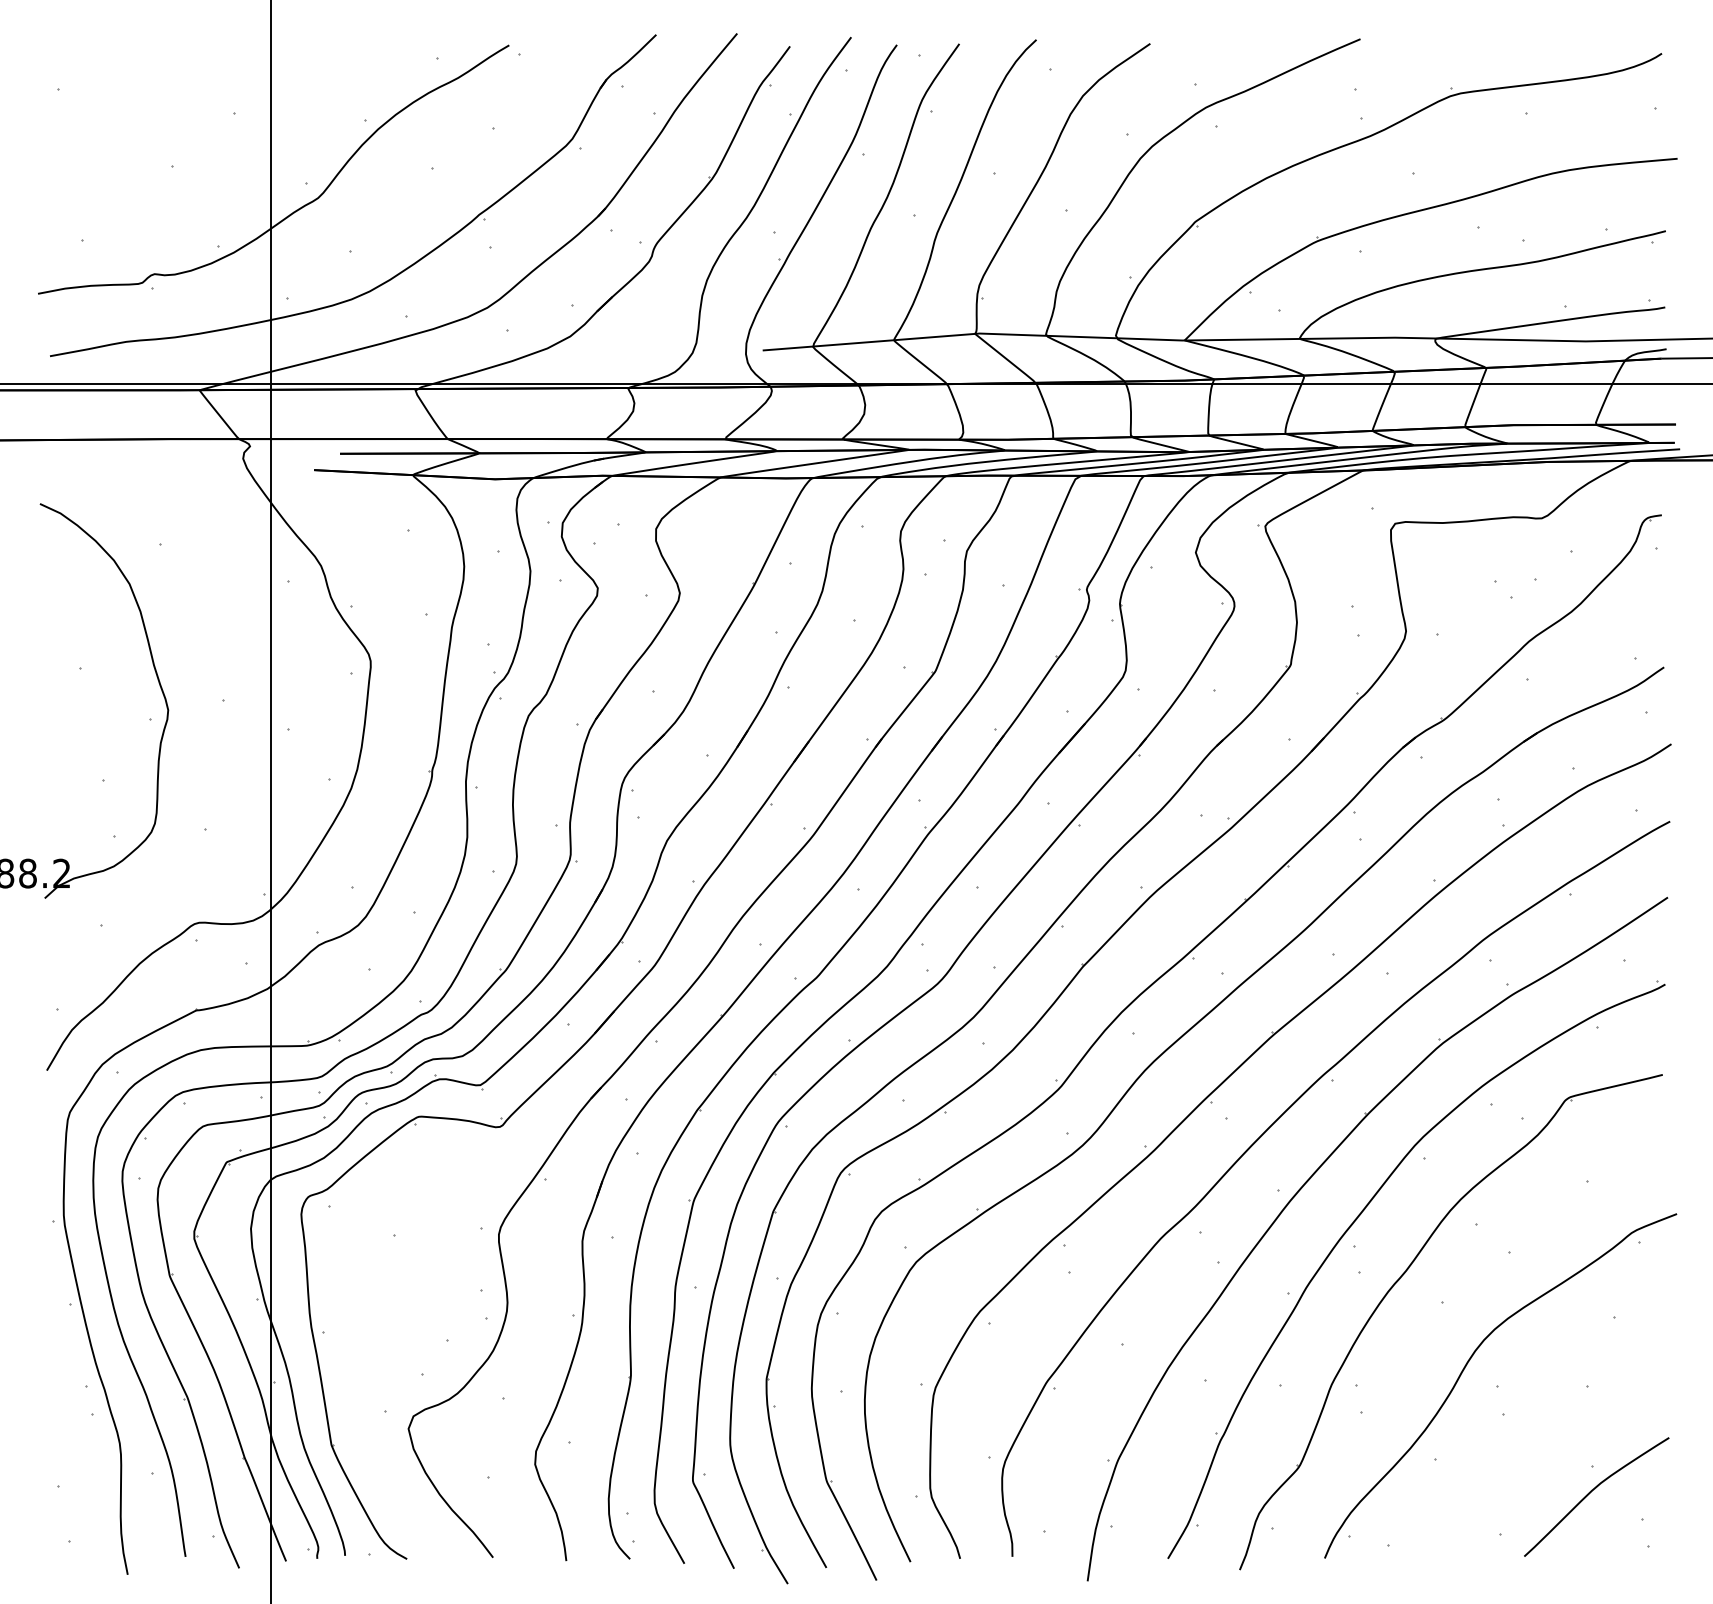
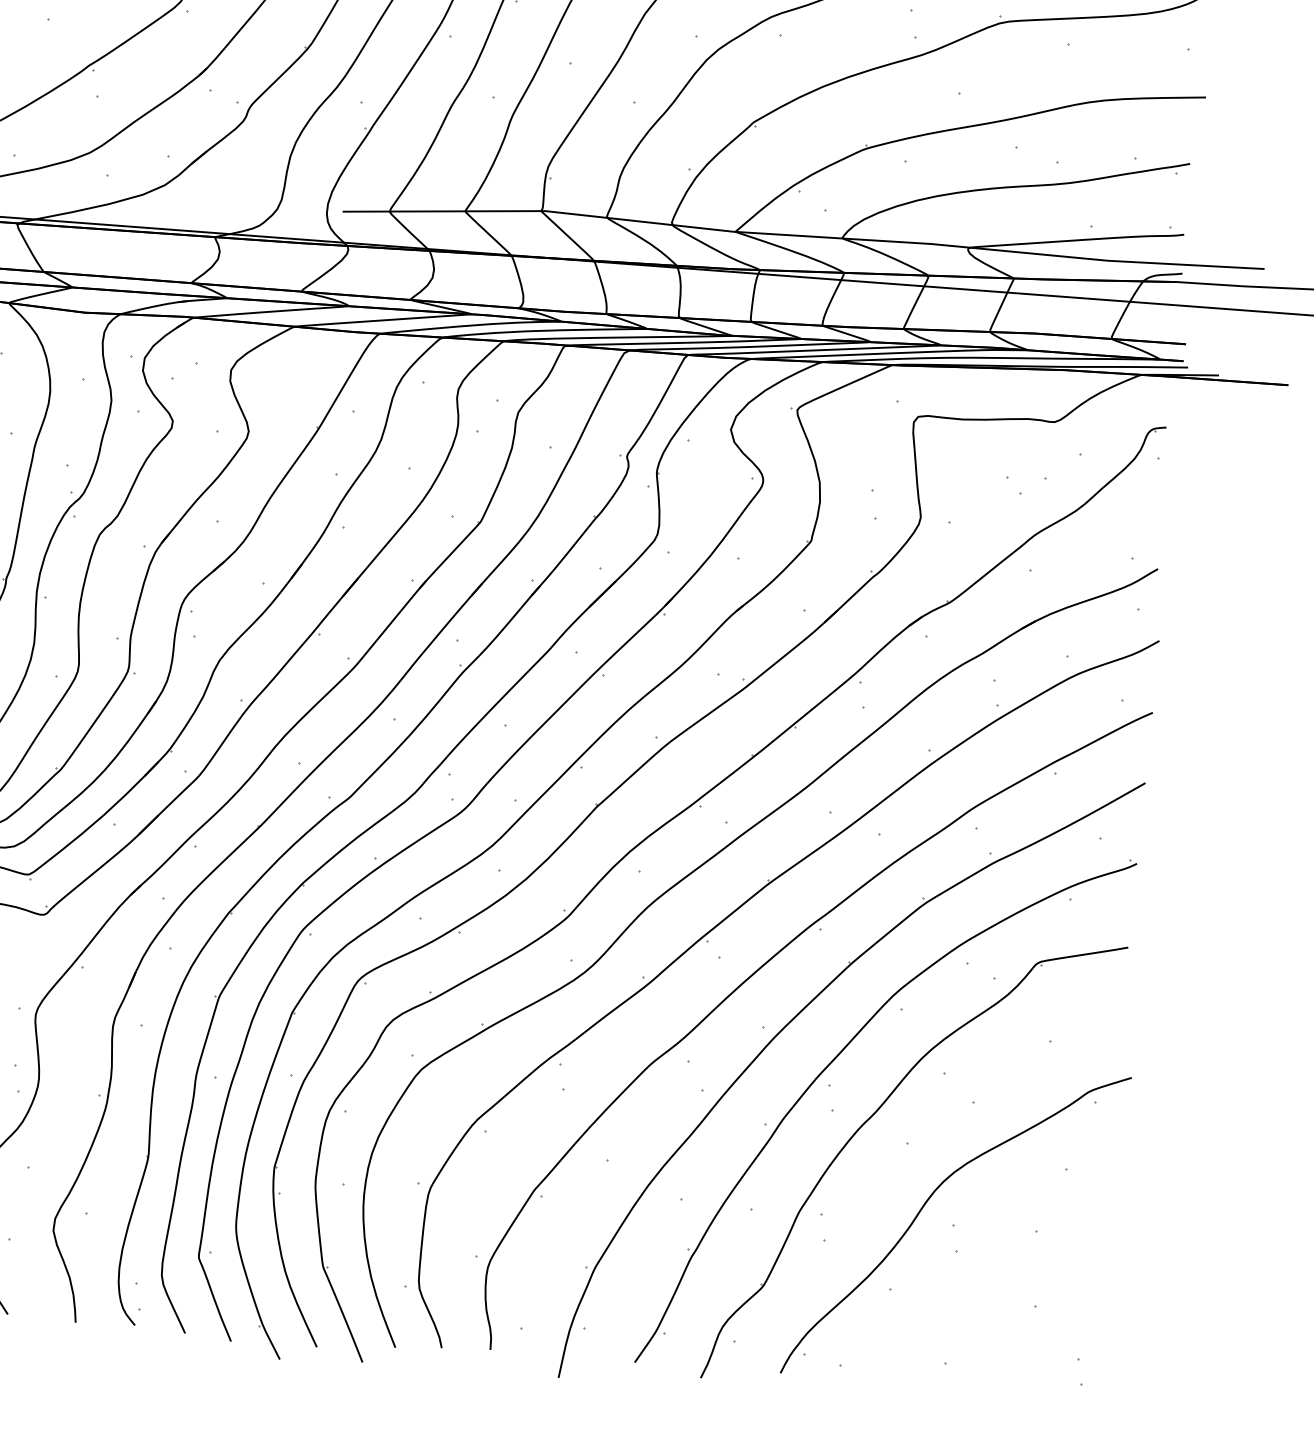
curve: (1592, 1491) -> (1033, 1329), removed

